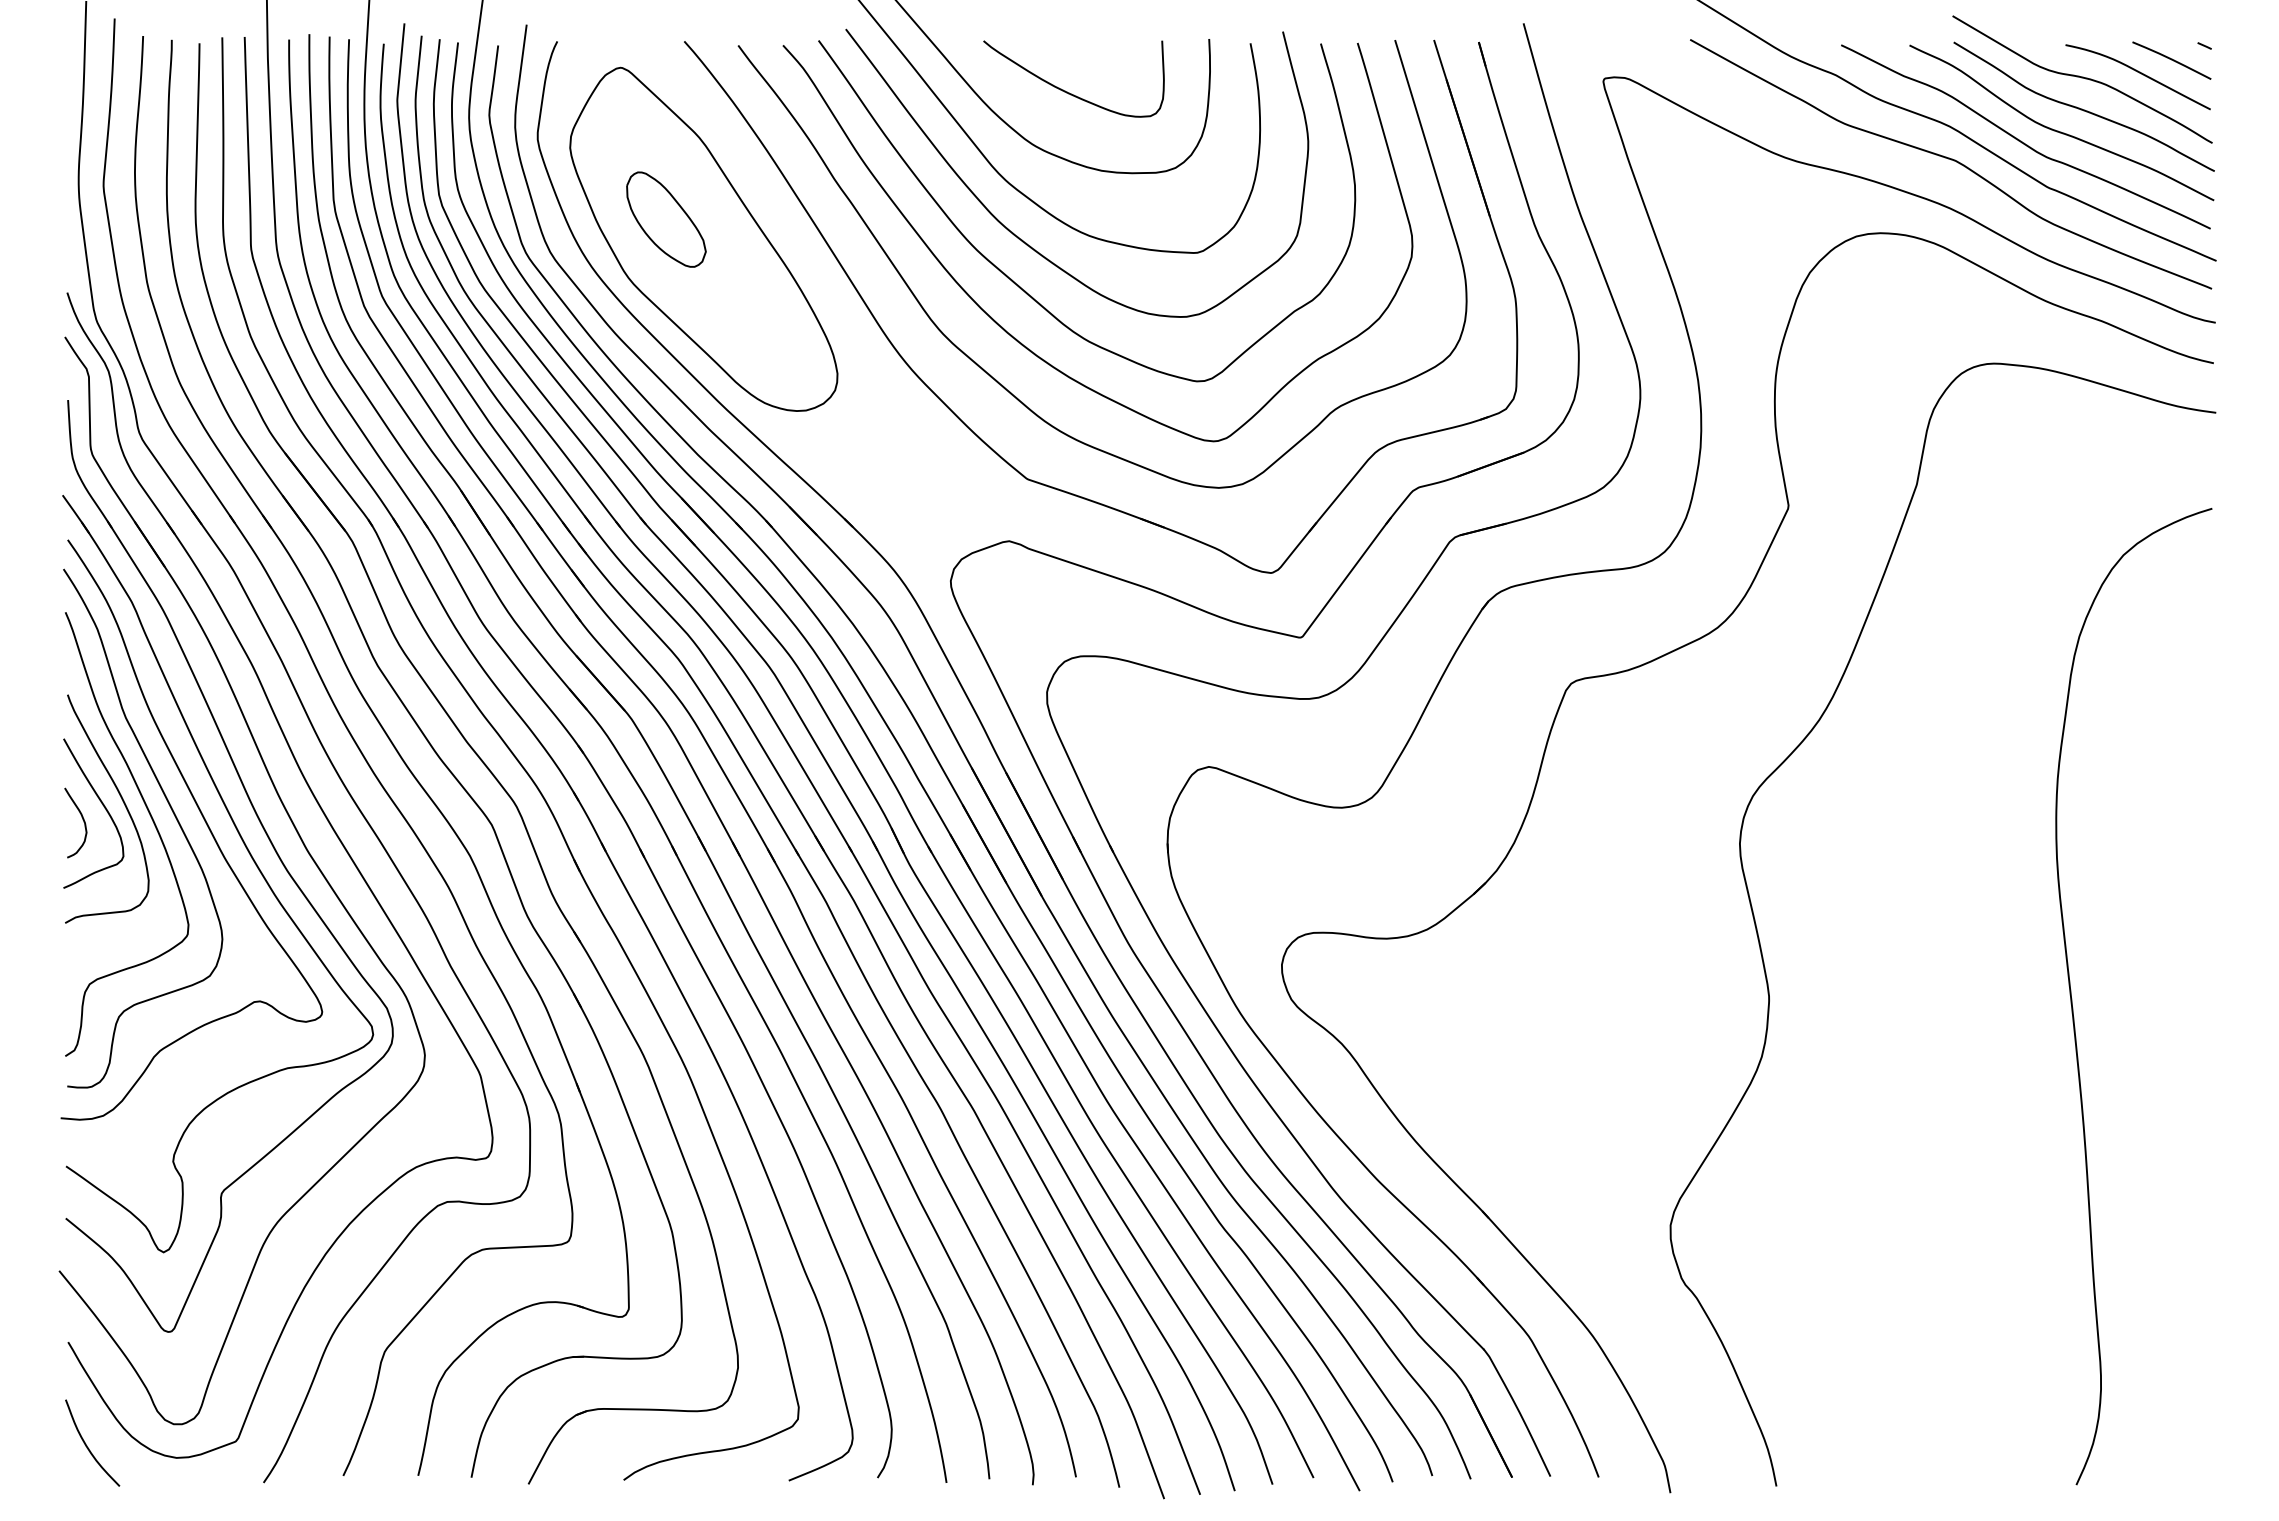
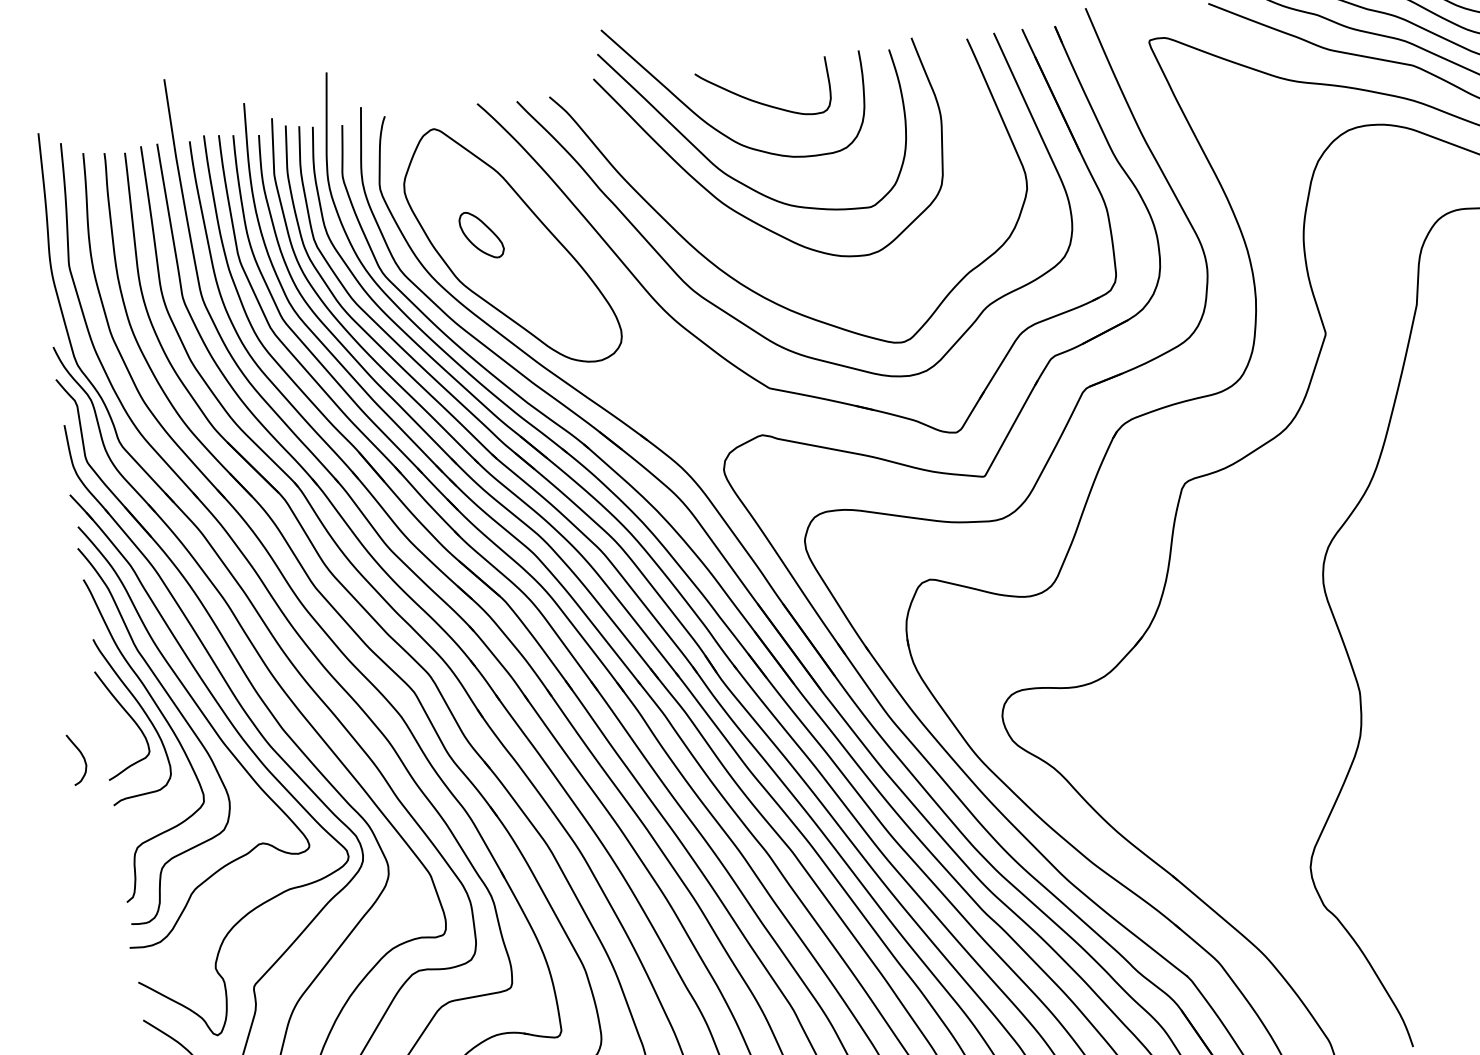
part: (666, 219) -> (481, 235), size x0.7
curve: (1025, 290) -> (749, 251), removed
curve: (82, 819) -> (82, 756), moved

